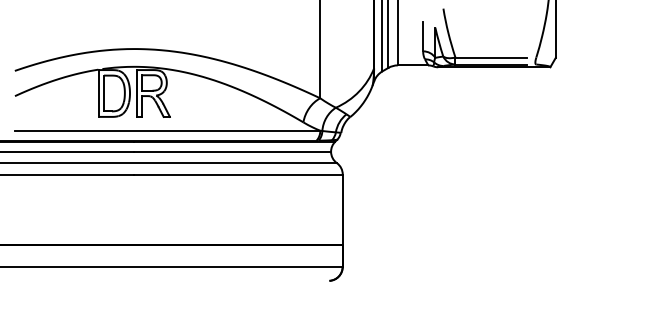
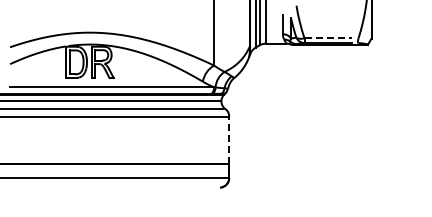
line: (491, 57) -> (328, 38), solid -> dashed
line: (343, 210) -> (229, 140), solid -> dashed

